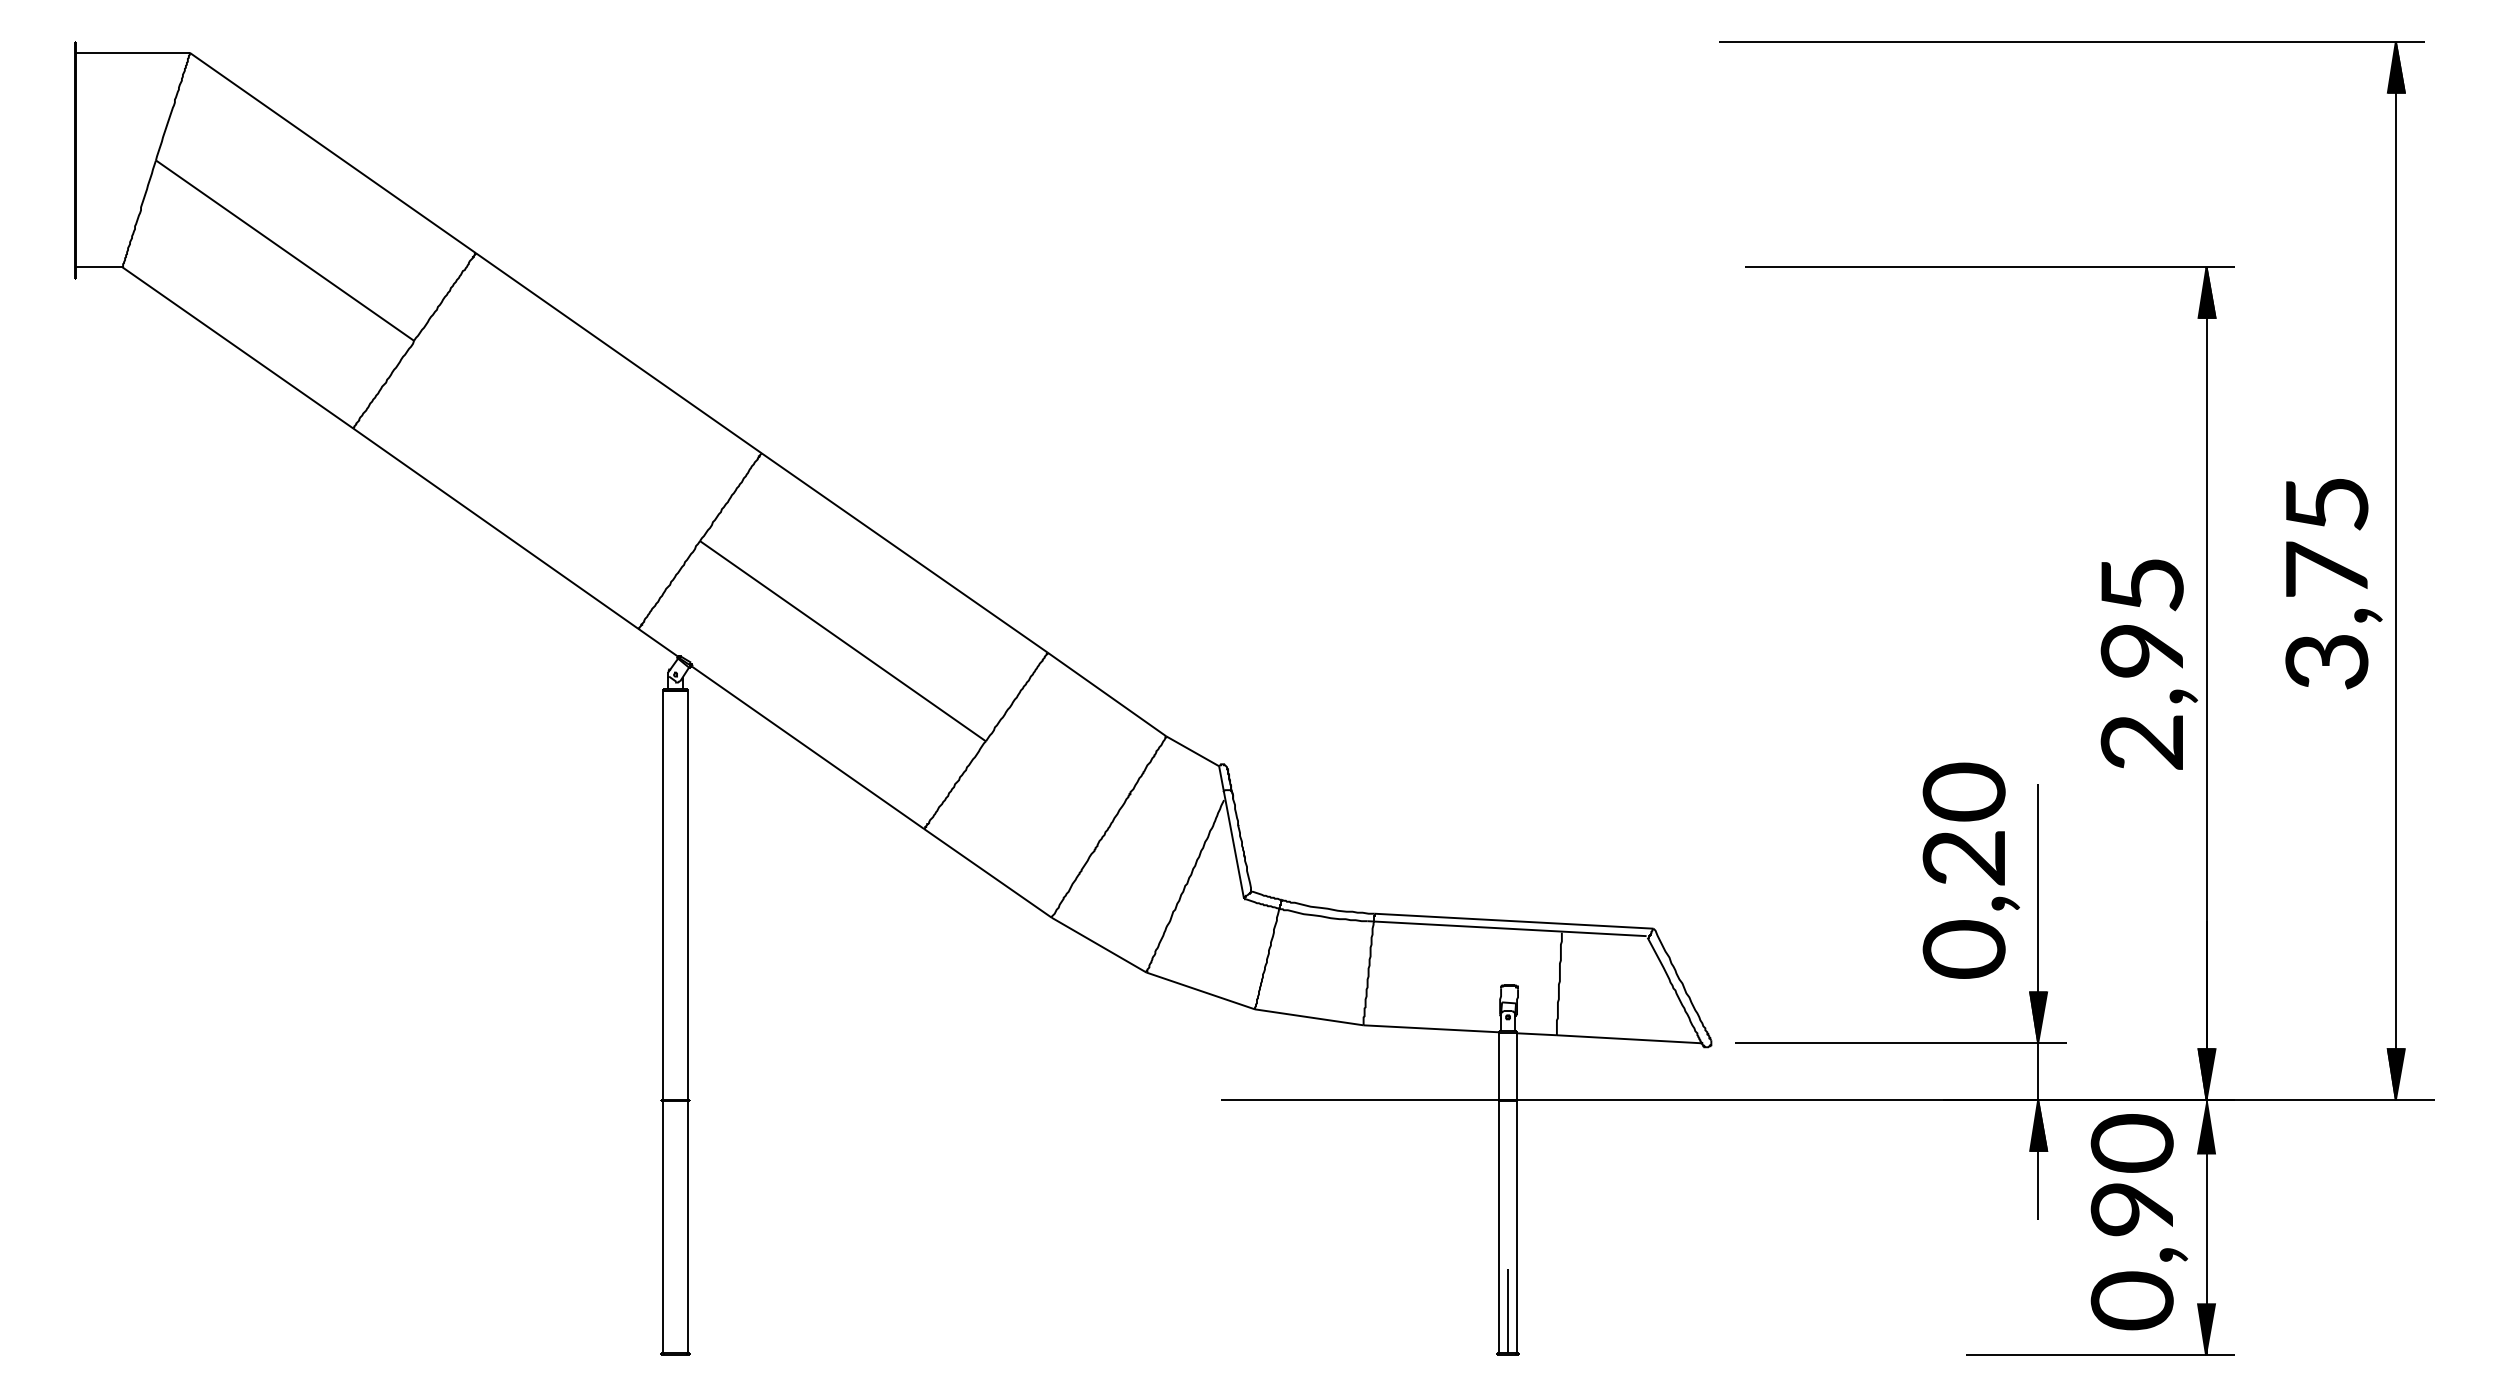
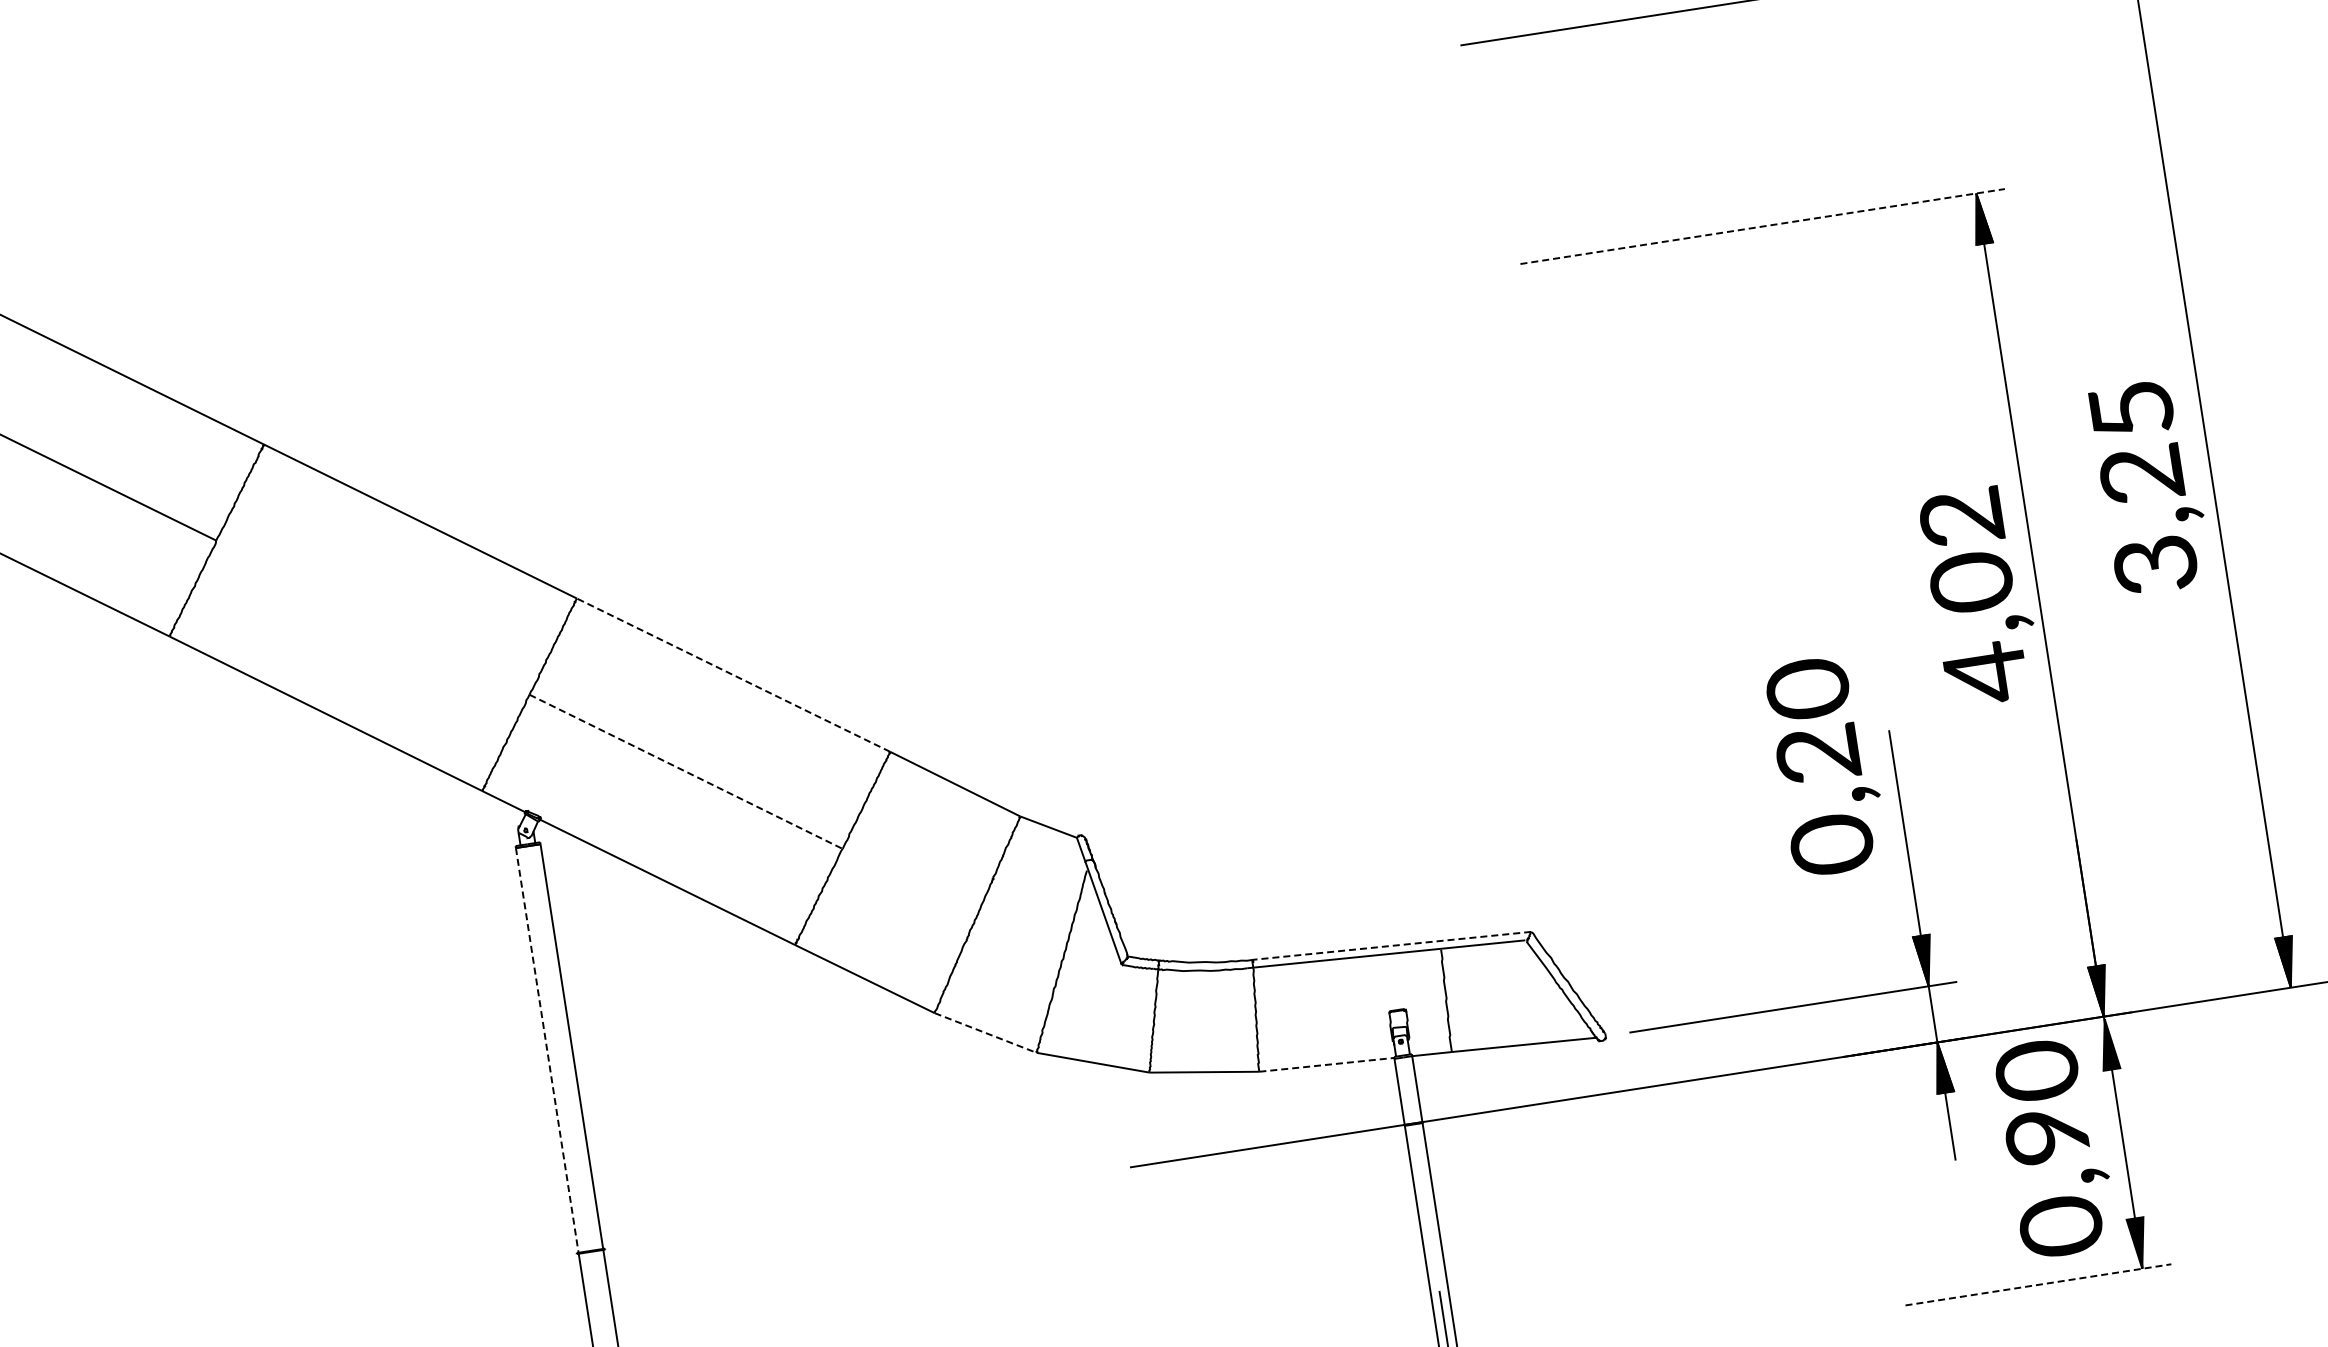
line: (1990, 267) -> (1762, 226), solid -> dashed
line: (904, 552) -> (733, 674), solid -> dashed
text: (2326, 569) -> (2141, 473), 3,75 -> 3,25
line: (843, 641) -> (686, 772), solid -> dashed
text: (2141, 665) -> (1973, 597), 2,95 -> 4,02
text: (1970, 870) -> (1826, 765), moved
line: (663, 895) -> (547, 1050), solid -> dashed
line: (1514, 921) -> (1392, 946), solid -> dashed
line: (1099, 945) -> (986, 1033), solid -> dashed
line: (1431, 1028) -> (1326, 1064), solid -> dashed
line: (2100, 1355) -> (2038, 1285), solid -> dashed

